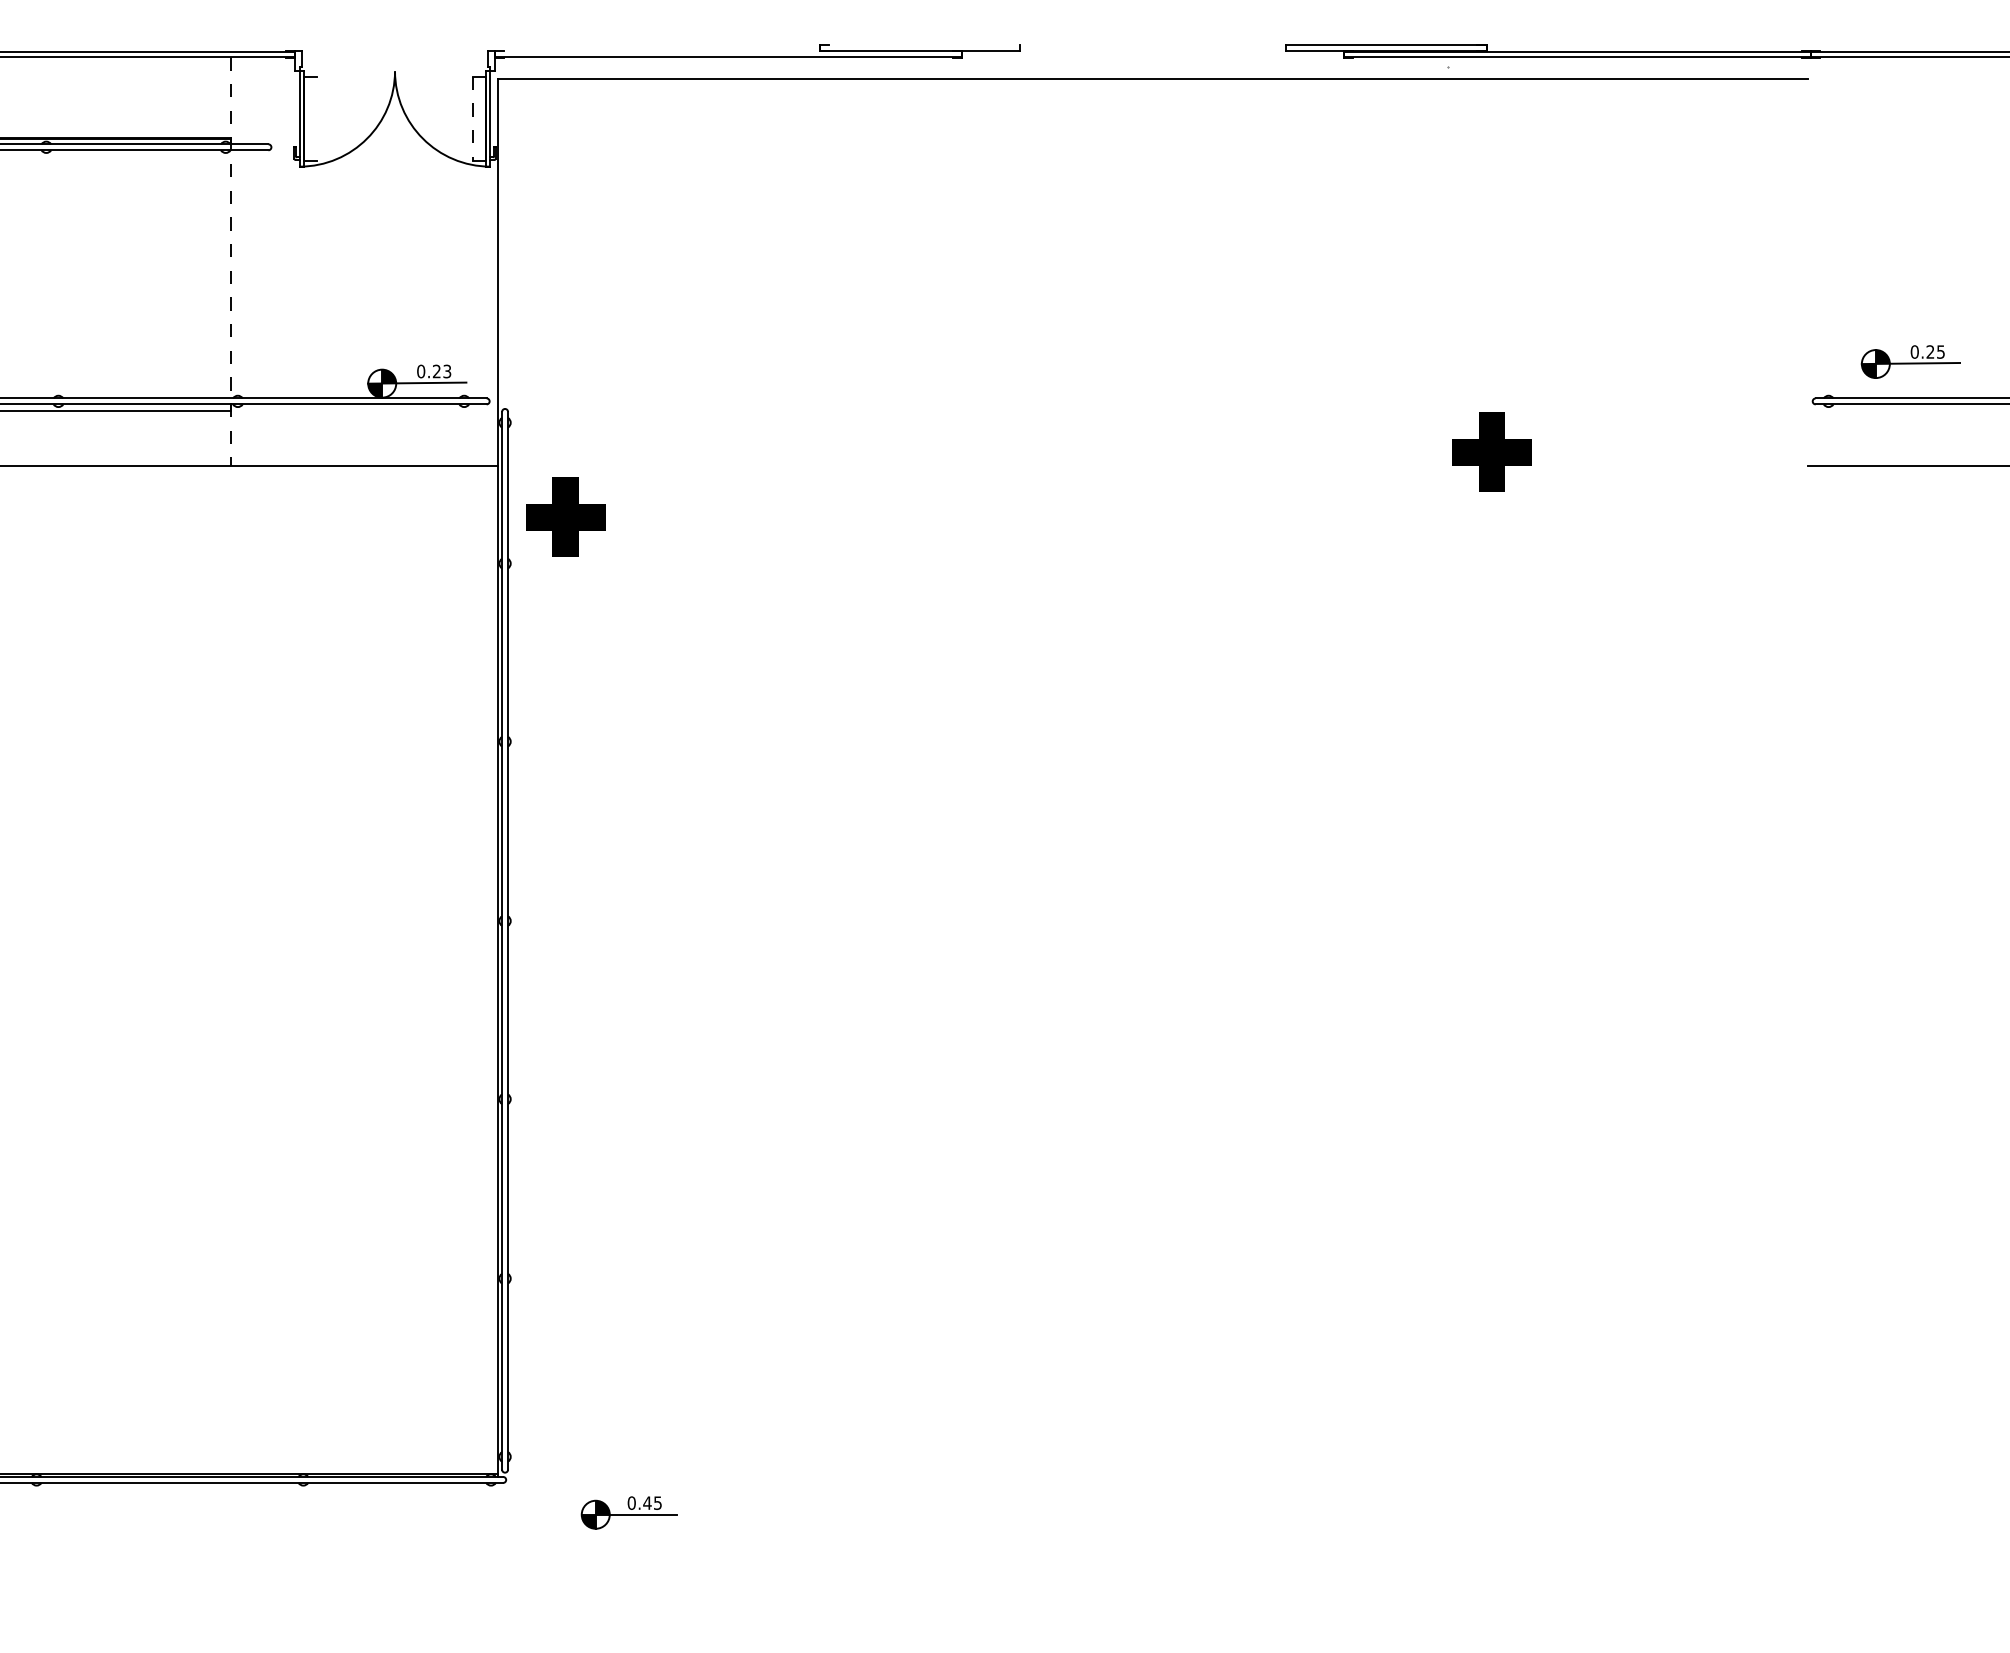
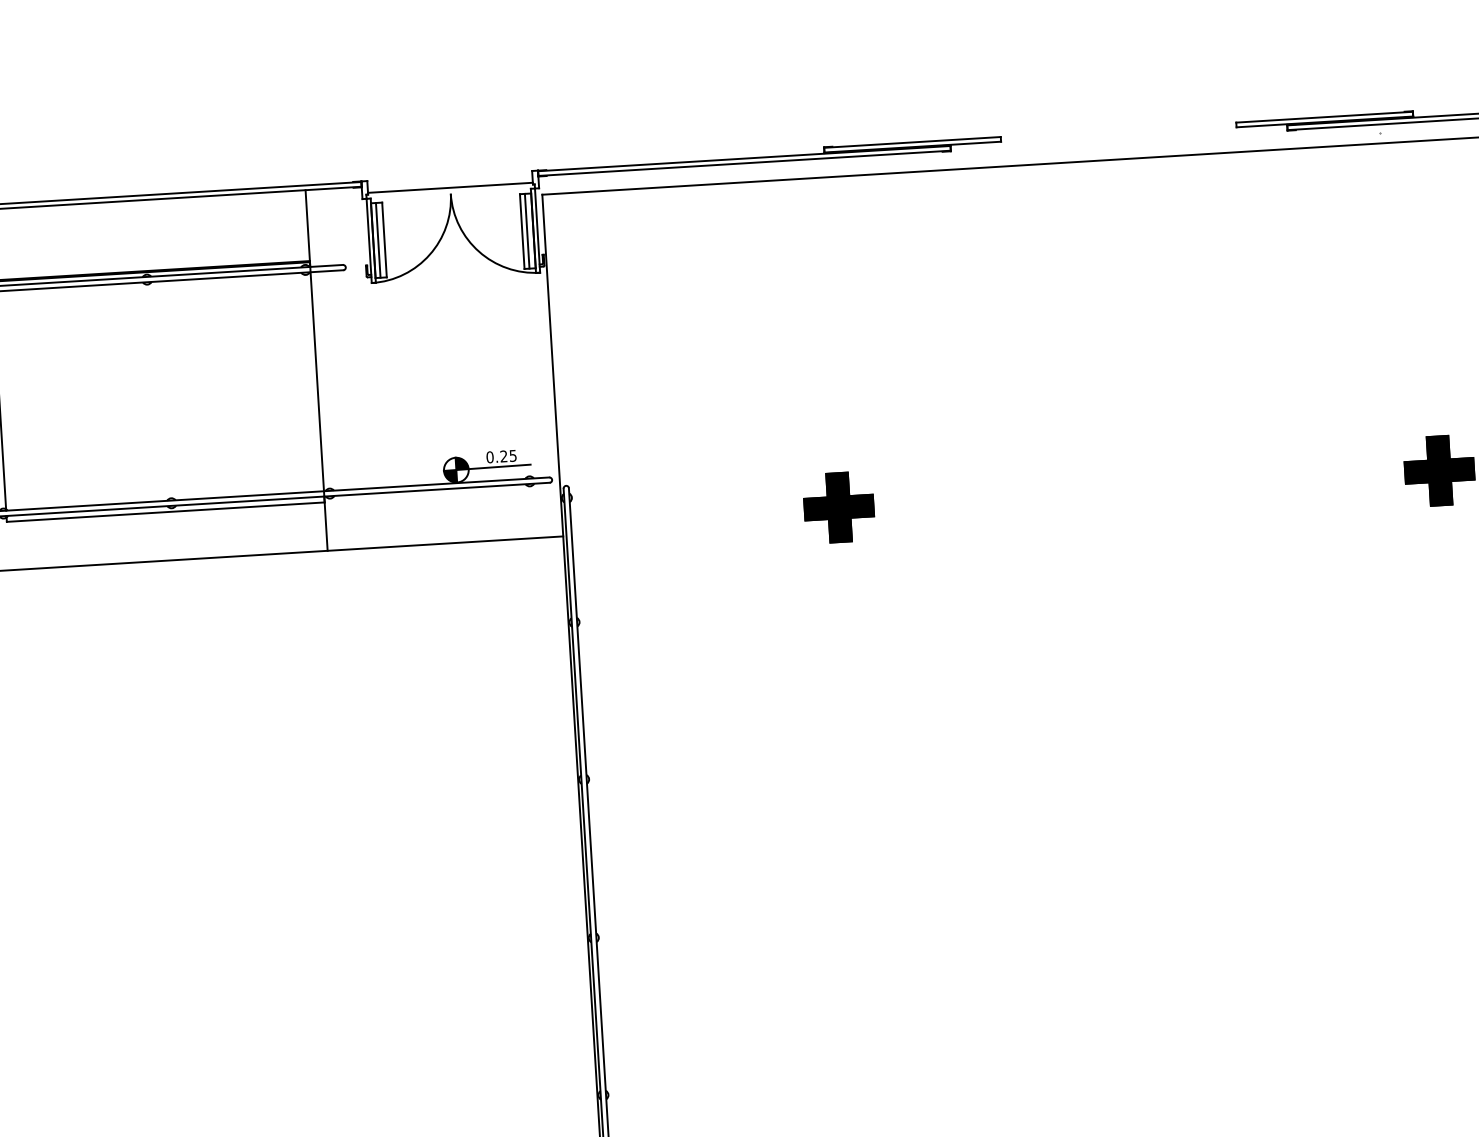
line: (919, 45) -> (912, 142), added
line: (728, 51) -> (744, 158), added
line: (394, 64) -> (449, 187), added
line: (309, 118) -> (377, 239), added
line: (317, 118) -> (384, 239), added
line: (478, 118) -> (527, 230), added
line: (473, 119) -> (522, 232), dashed -> solid
line: (231, 262) -> (316, 371), dashed -> solid
text: (447, 370) -> (513, 455), 0.23 -> 0.25
part: (565, 516) -> (838, 506), moved

